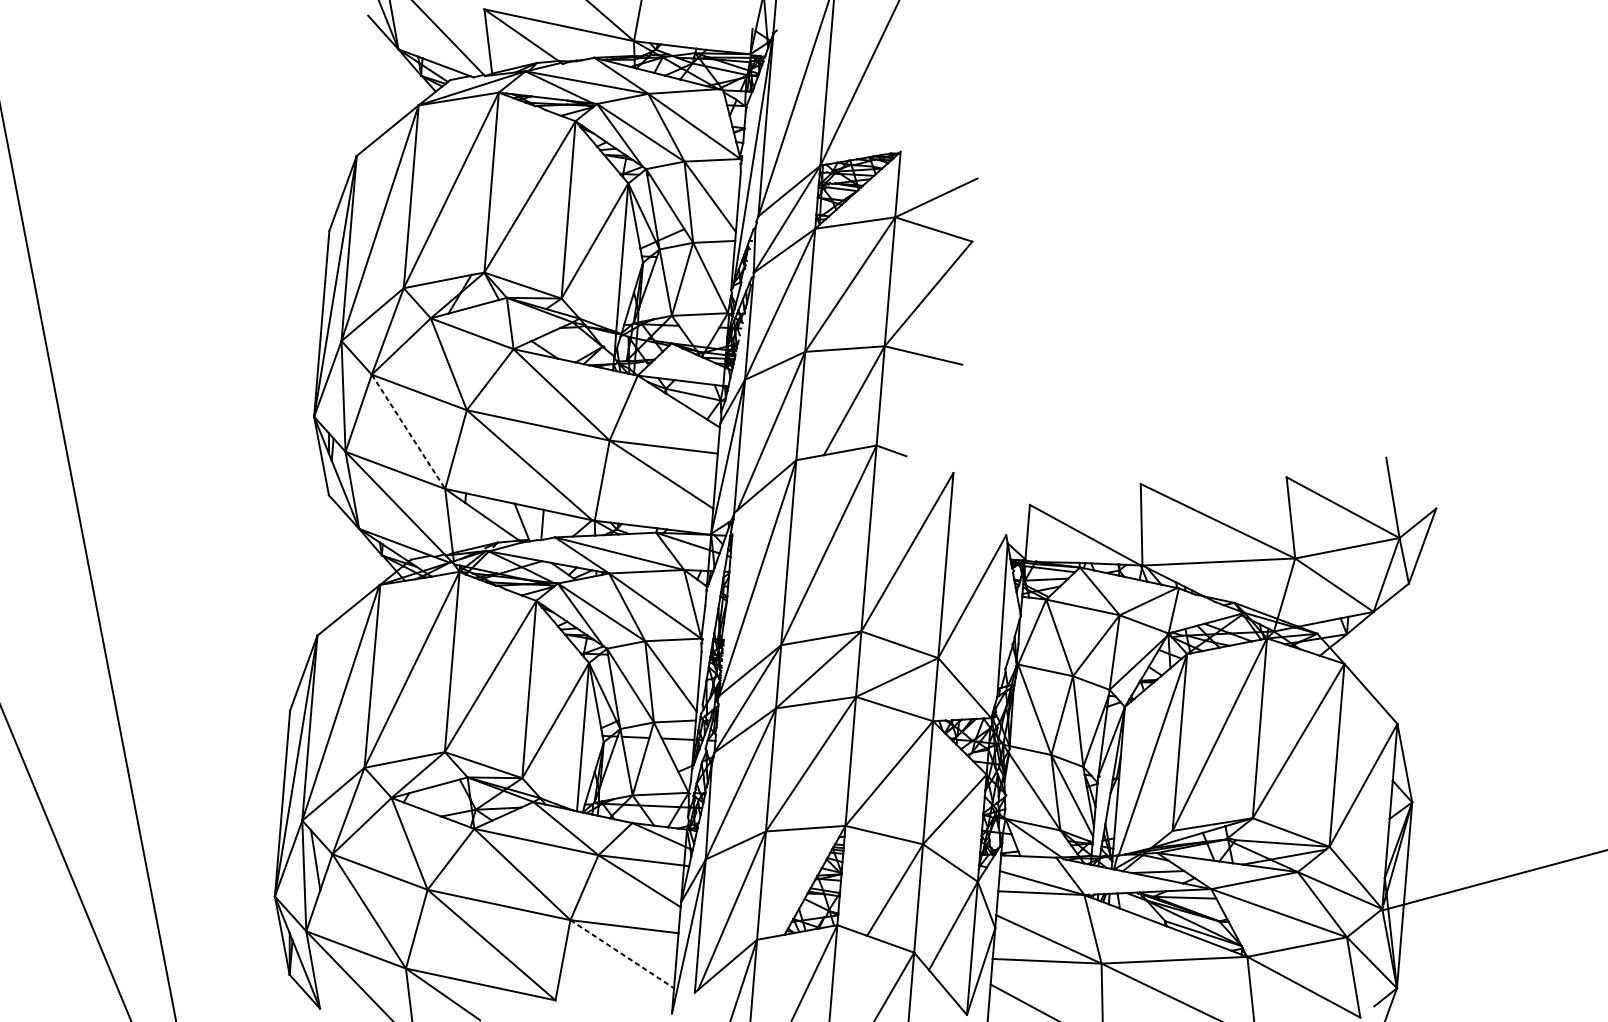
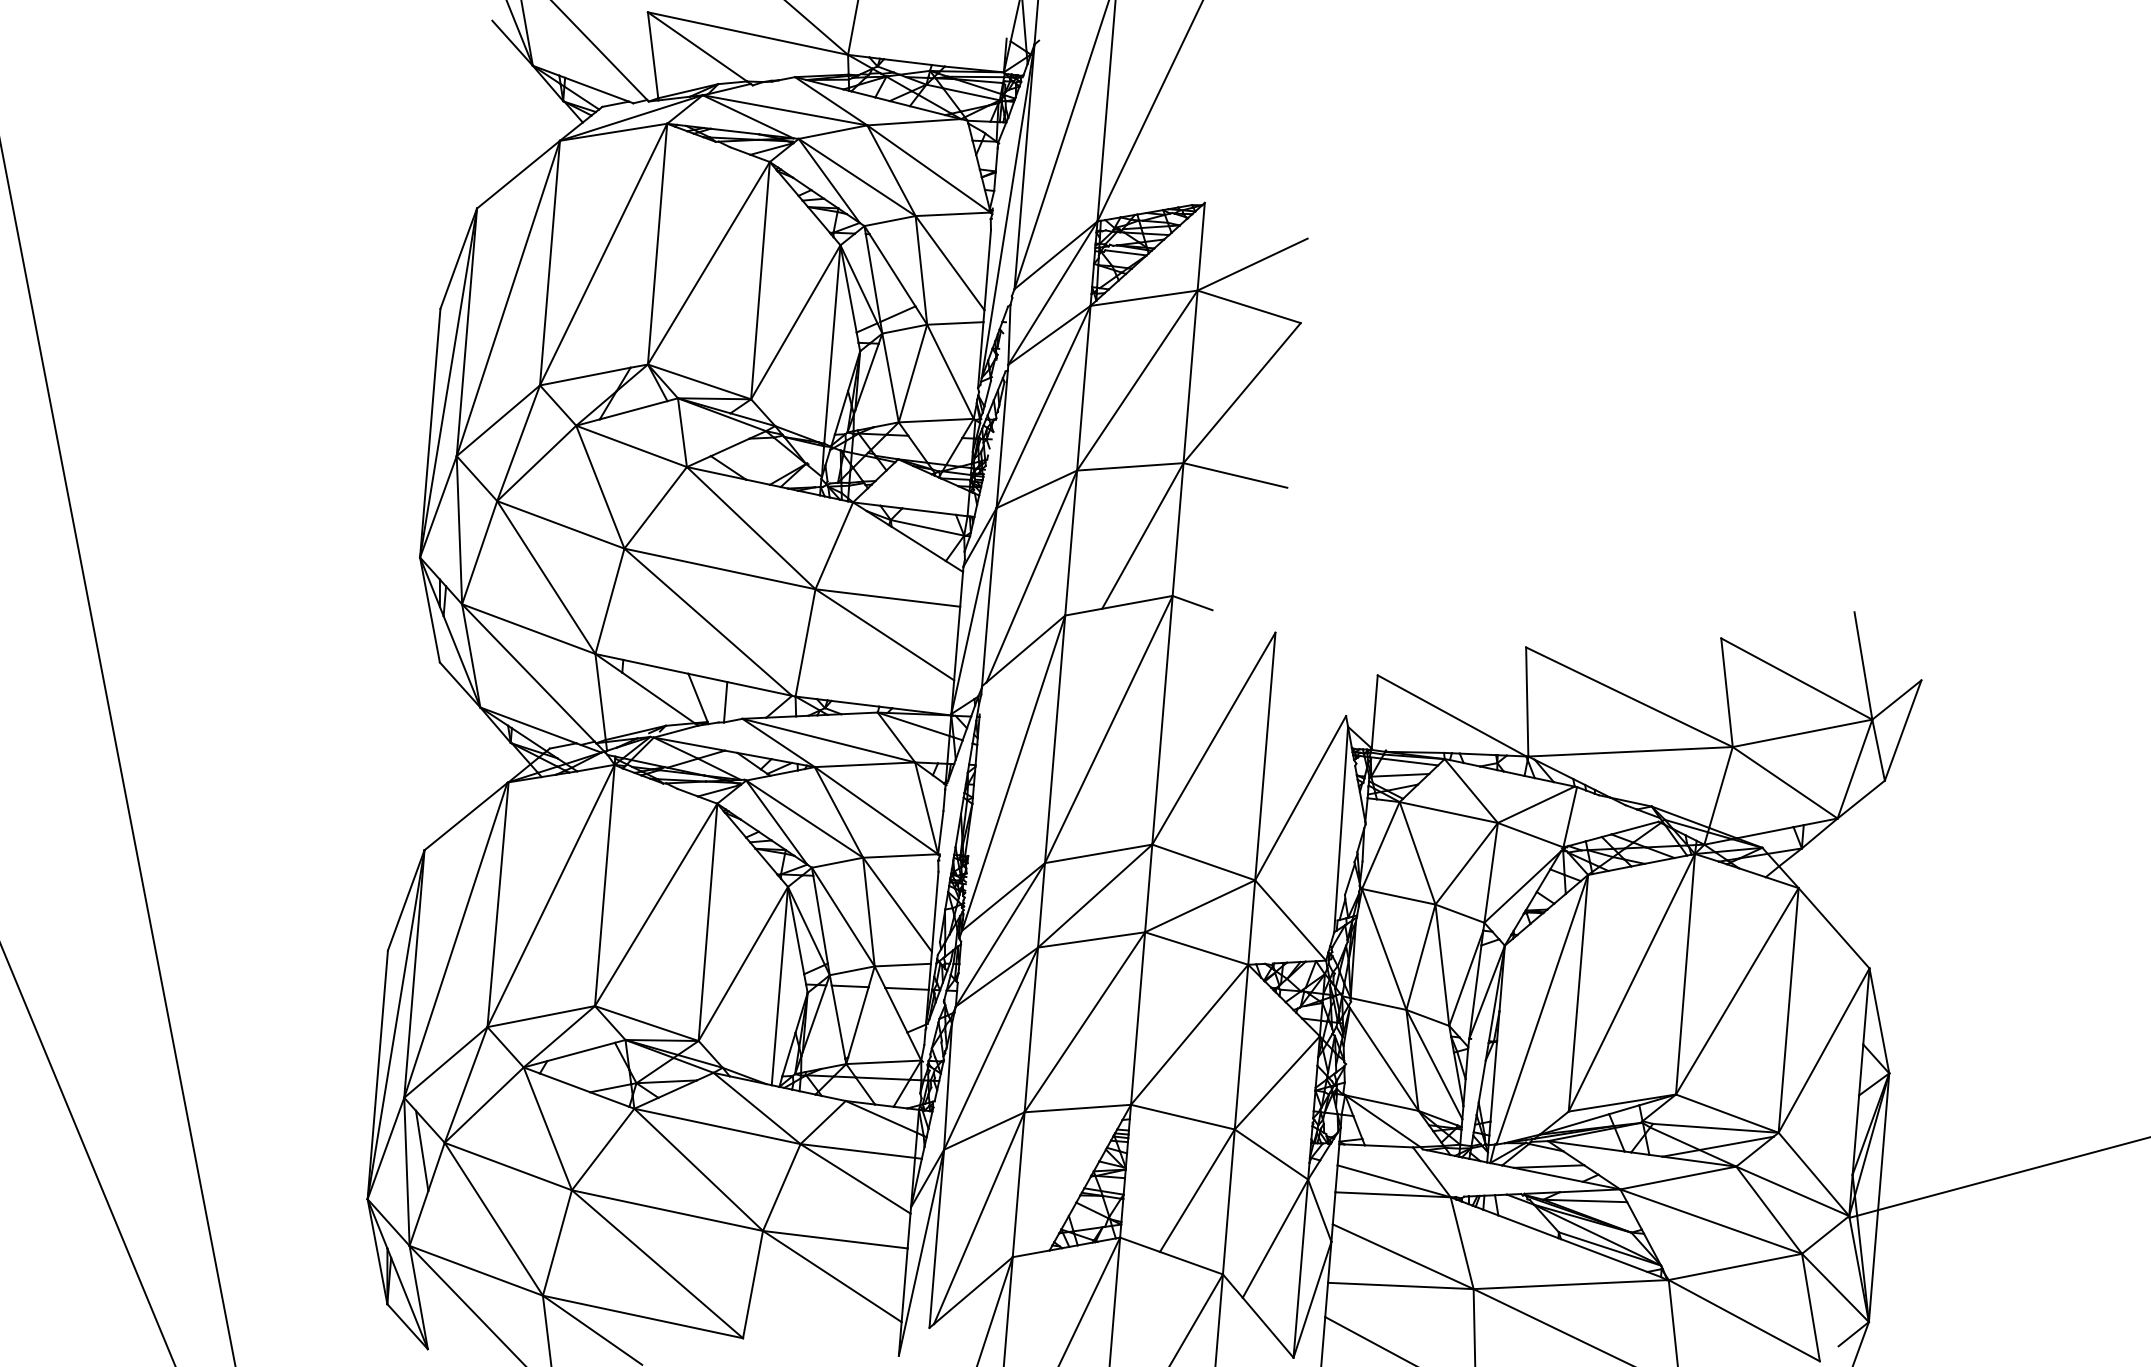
line: (408, 431) -> (546, 577), dashed -> solid
line: (622, 954) -> (832, 1276), dashed -> solid

